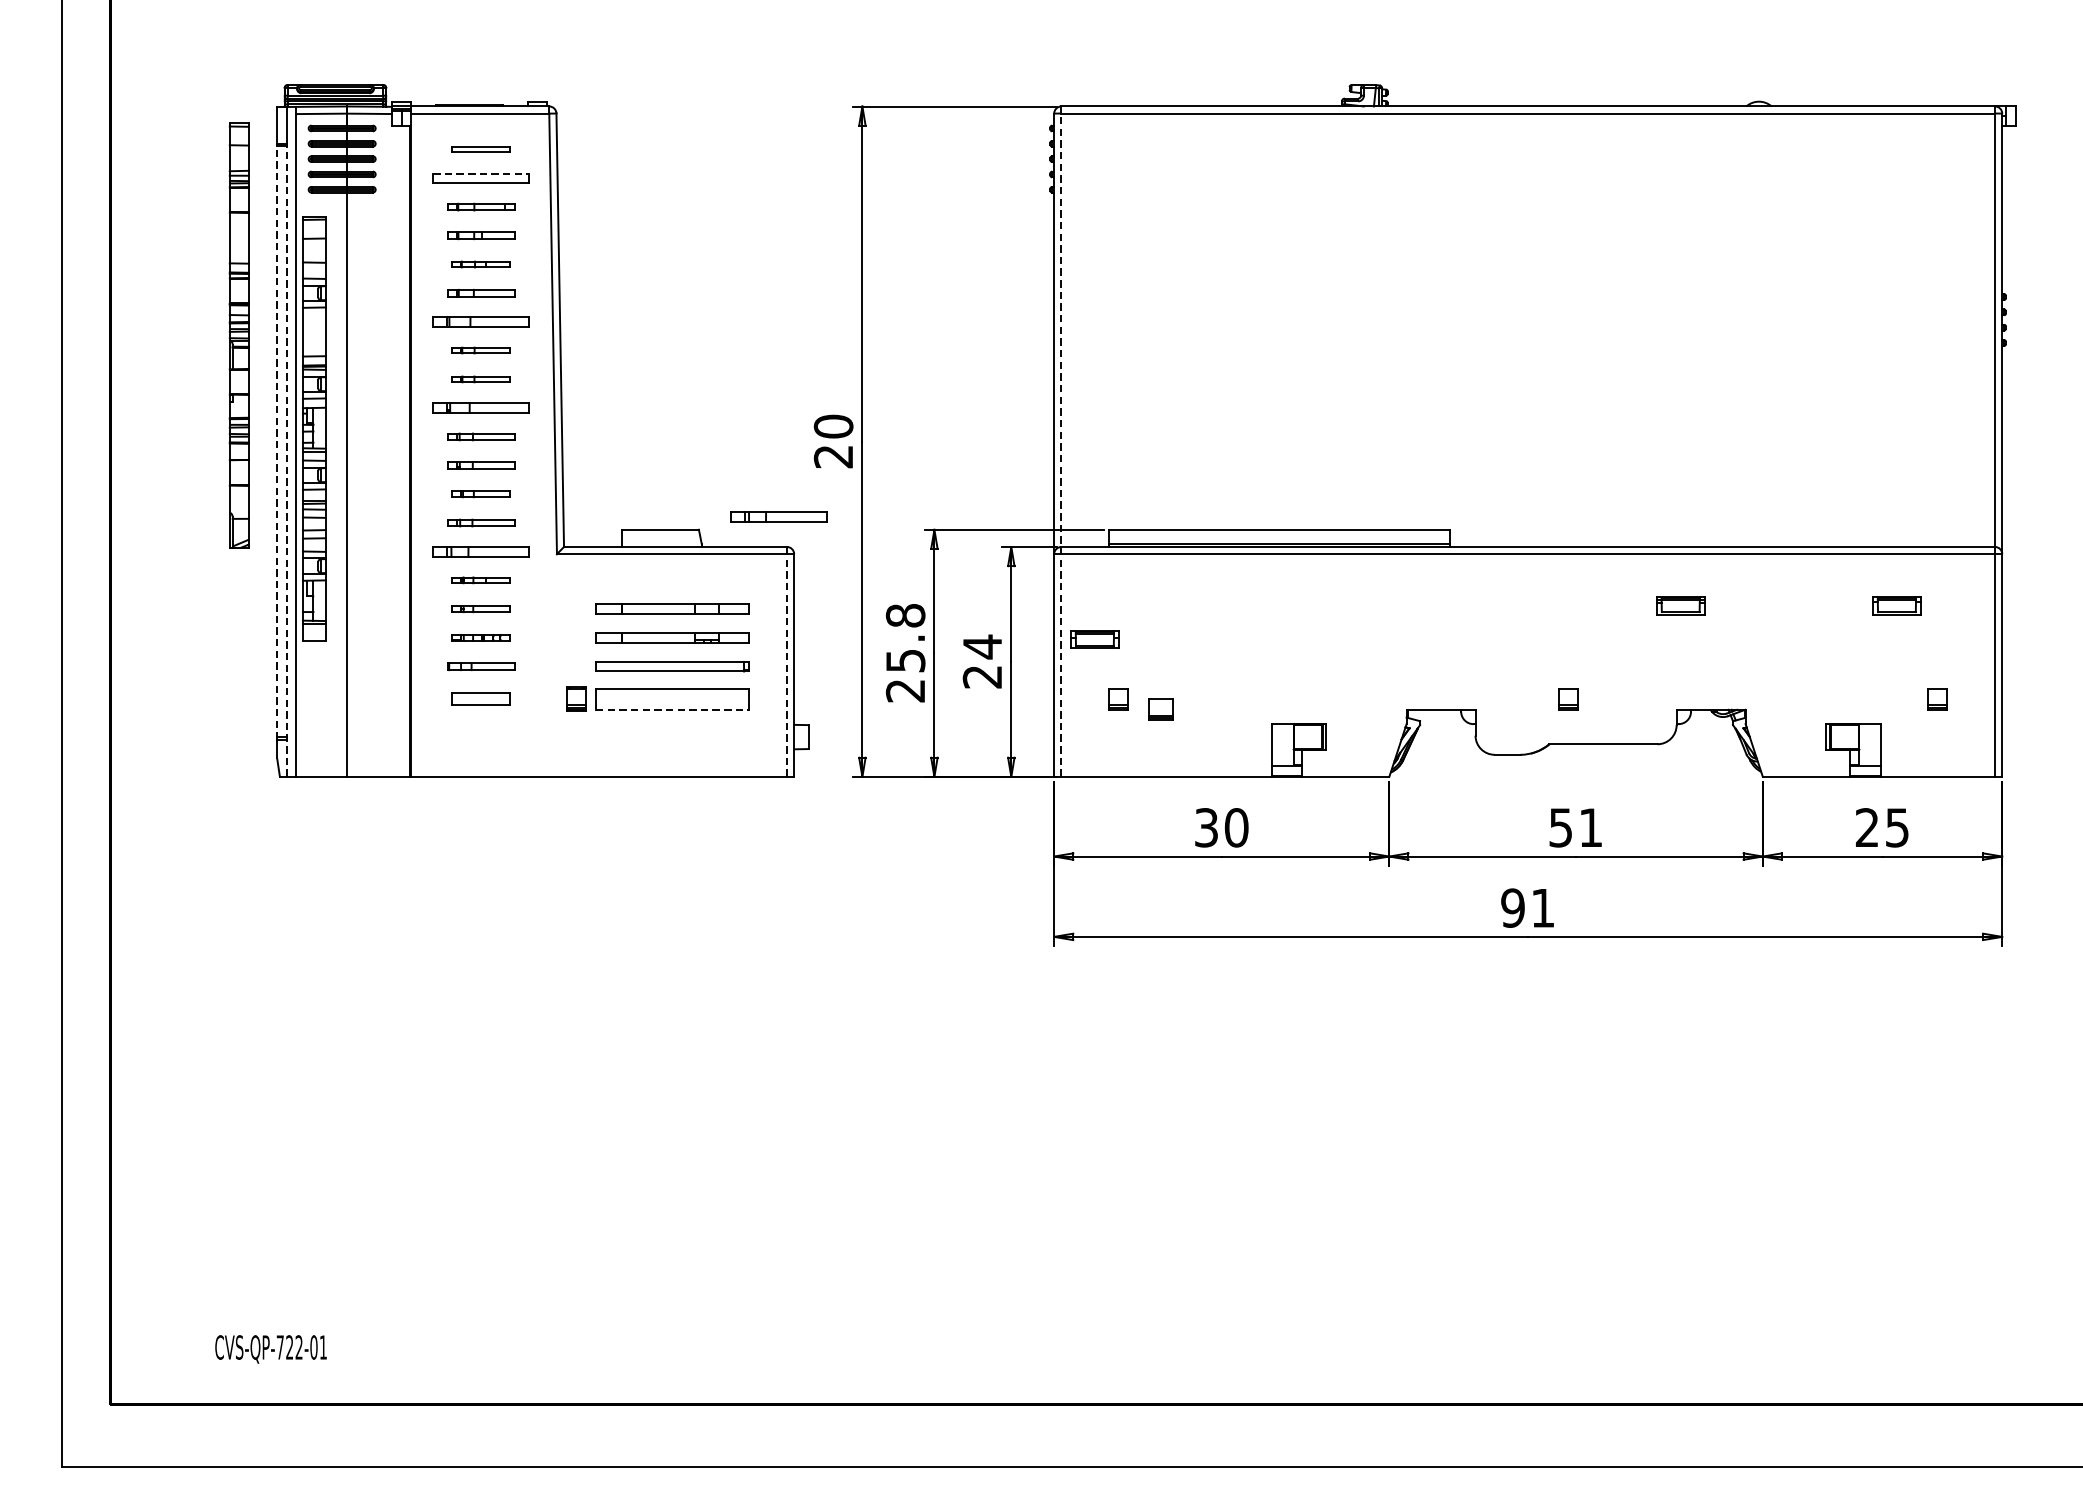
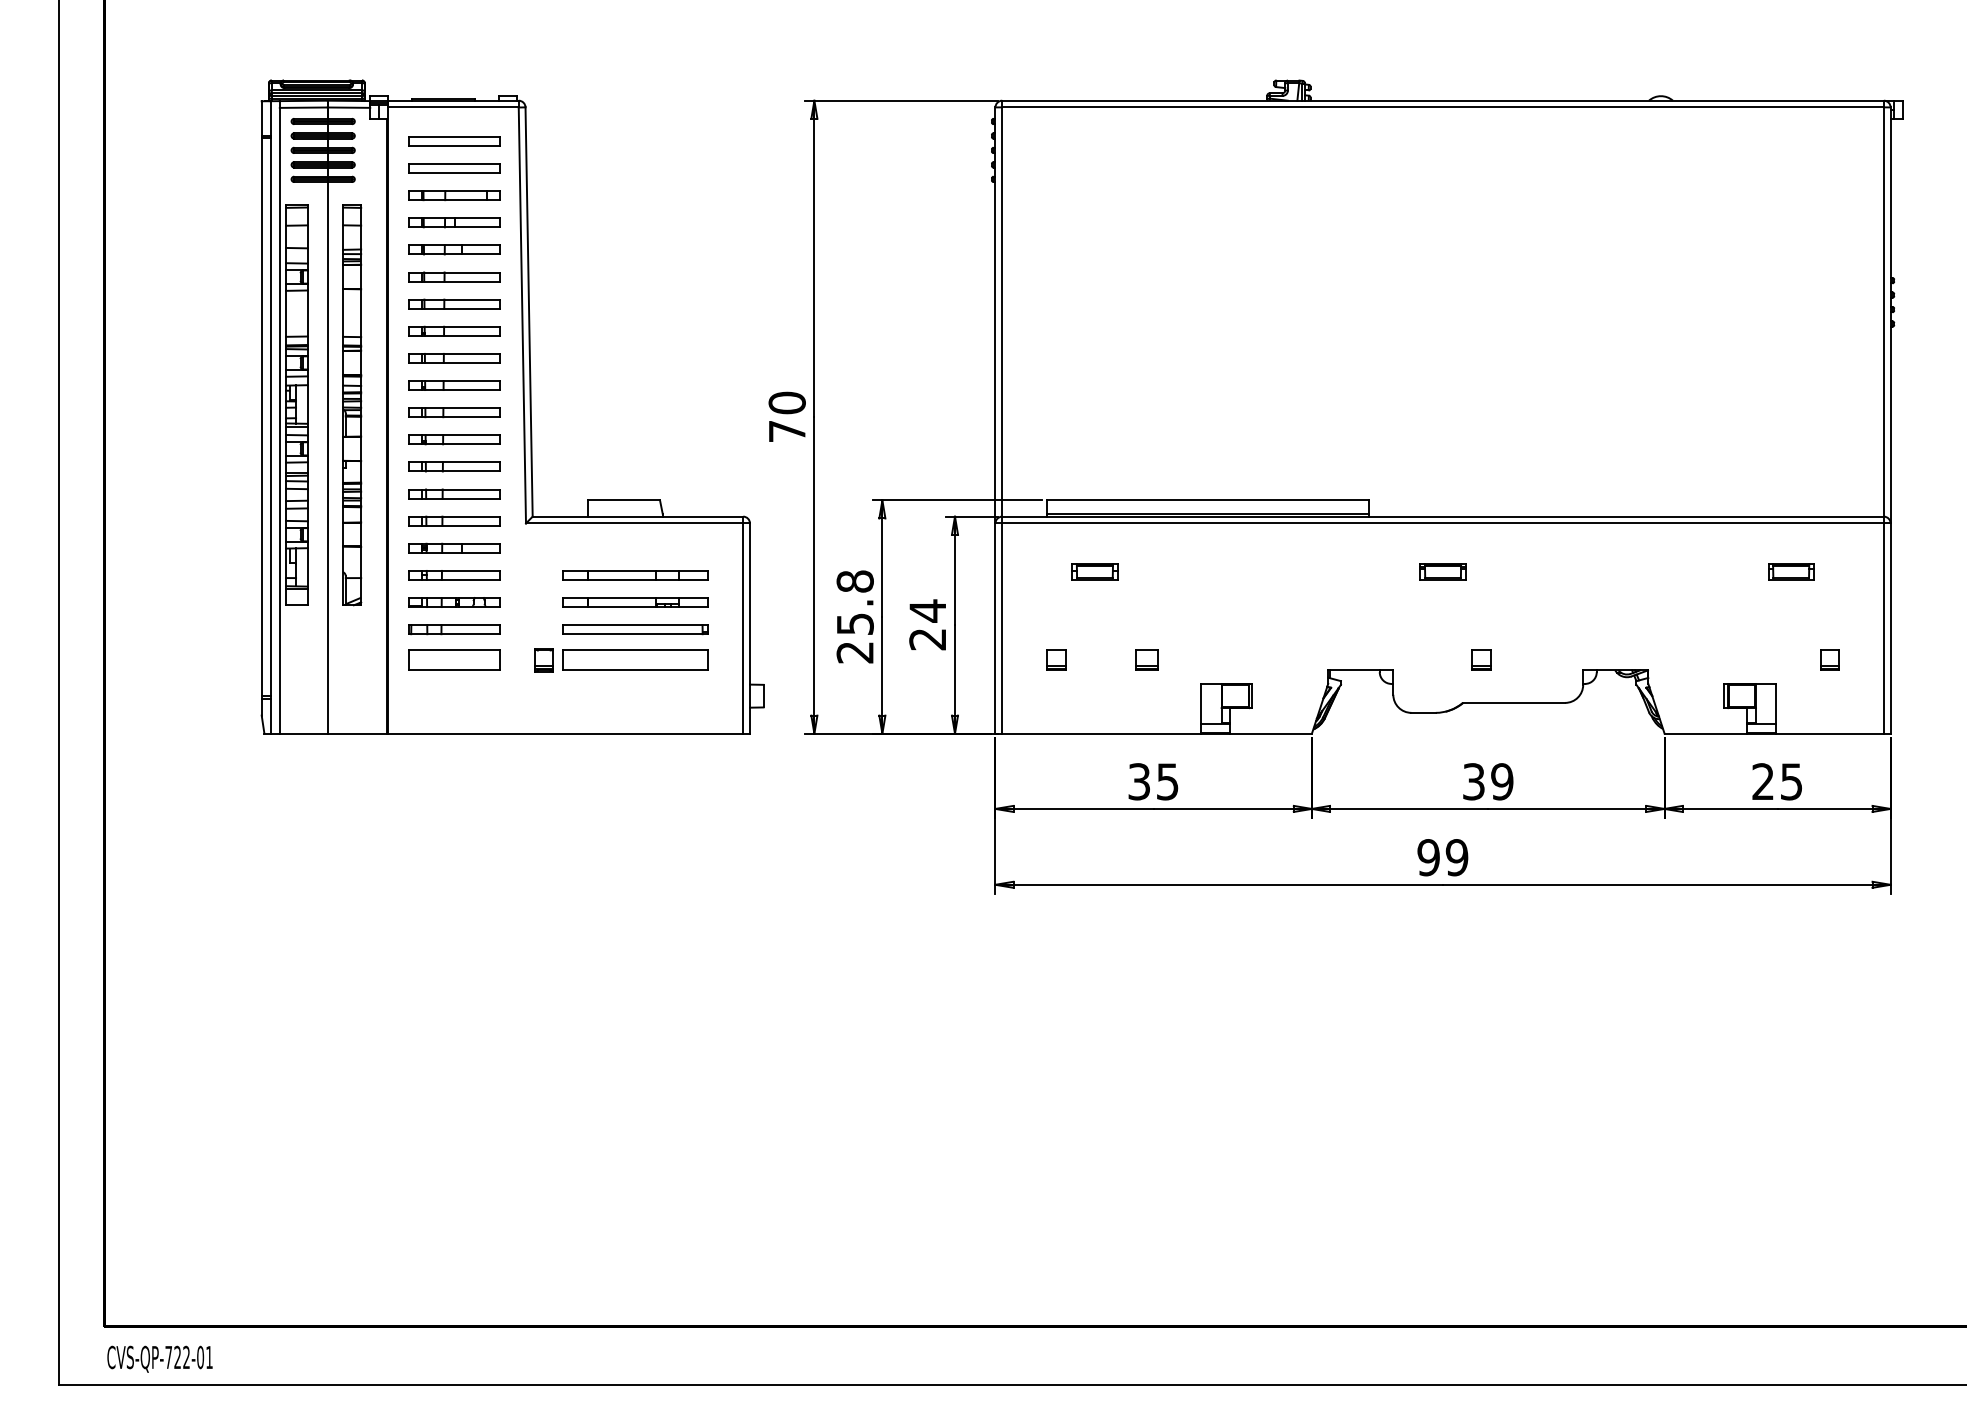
part: (481, 149) -> (454, 141), size x1.67
line: (481, 174) -> (454, 164), dashed -> solid
part: (481, 206) -> (454, 195), size x1.43
part: (481, 235) -> (454, 222), size x1.43
part: (481, 264) -> (454, 249), size x1.67
part: (481, 292) -> (454, 276), size x1.43
part: (239, 336) -> (352, 405), moved
part: (481, 349) -> (454, 330), size x1.67
part: (481, 379) -> (454, 358), size x1.67
part: (481, 436) -> (454, 412), size x1.43
line: (276, 440) -> (261, 416), dashed -> solid
line: (1061, 440) -> (1002, 416), dashed -> solid
text: (832, 456) -> (786, 431), 20 -> 70
line: (286, 459) -> (270, 434), dashed -> solid
part: (481, 465) -> (454, 439), size x1.43
part: (481, 493) -> (454, 466), size x1.67
part: (778, 516) -> (735, 487), removed
part: (481, 522) -> (454, 493), size x1.43
part: (481, 579) -> (454, 547), size x1.67
part: (1680, 605) -> (1442, 571), moved
part: (481, 609) -> (454, 575), size x1.67
part: (481, 637) -> (454, 602), size x1.67
part: (1094, 638) -> (1094, 571), moved
line: (787, 662) -> (743, 625), dashed -> solid
part: (481, 666) -> (454, 629), size x1.43
part: (481, 698) -> (454, 659), size x1.67
part: (1160, 708) -> (1146, 659), moved
line: (672, 709) -> (635, 670), dashed -> solid
text: (1236, 827) -> (1167, 781), 30 -> 35
text: (1576, 827) -> (1488, 781), 51 -> 39
text: (1542, 907) -> (1456, 857), 91 -> 99
text: (270, 1348) -> (159, 1358), moved

